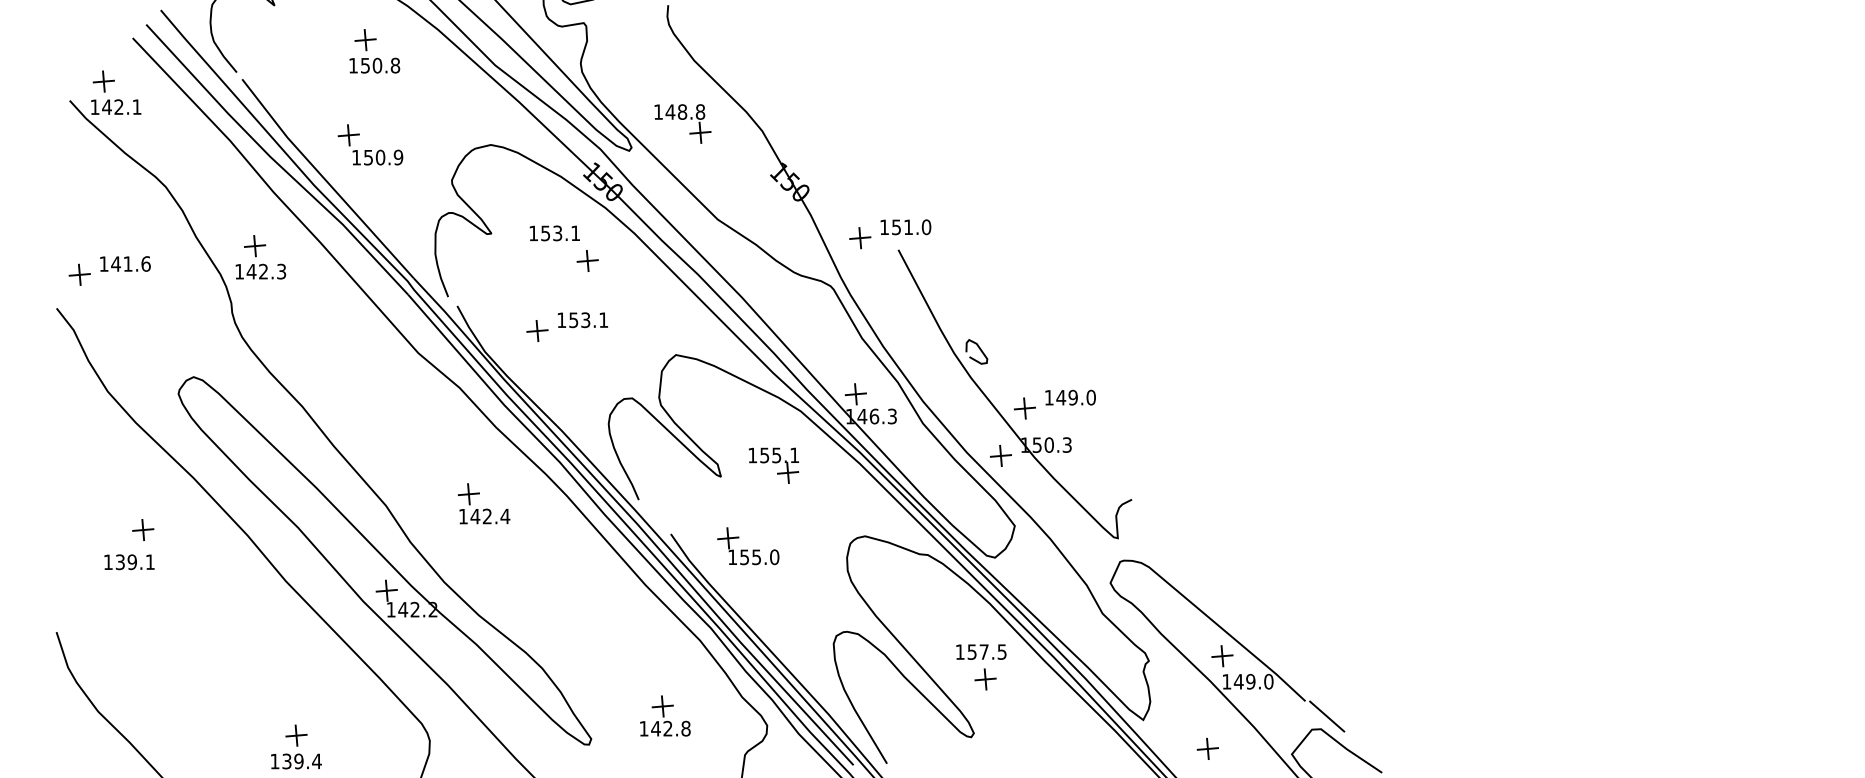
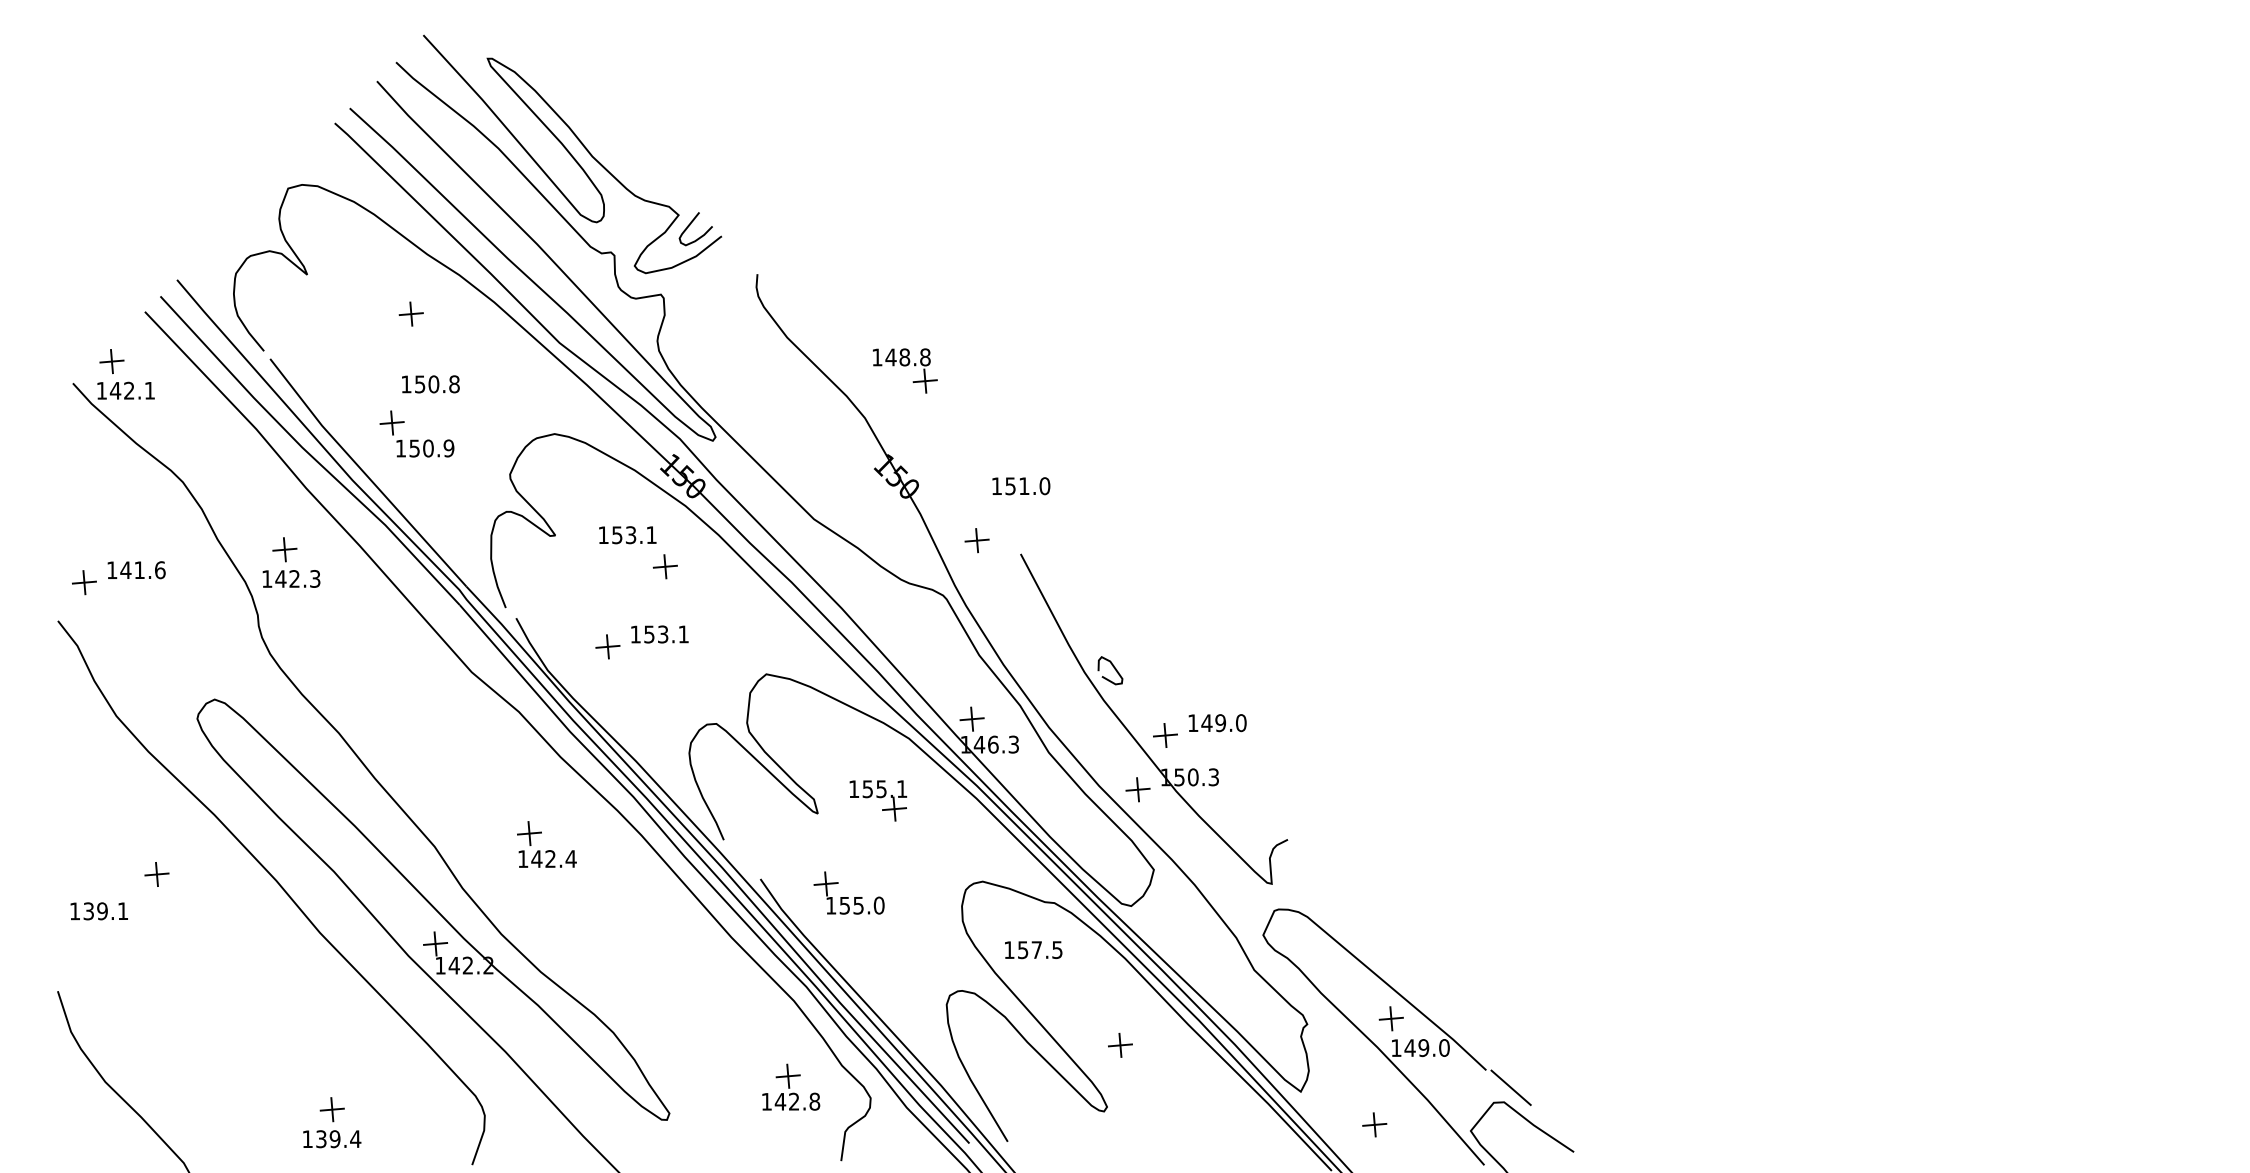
text: (374, 65) -> (430, 384), moved
part: (683, 123) -> (905, 370), moved
text: (906, 227) -> (1021, 486), moved
text: (128, 562) -> (98, 911), moved
text: (981, 652) -> (1033, 950), moved
part: (665, 715) -> (791, 1086), moved

